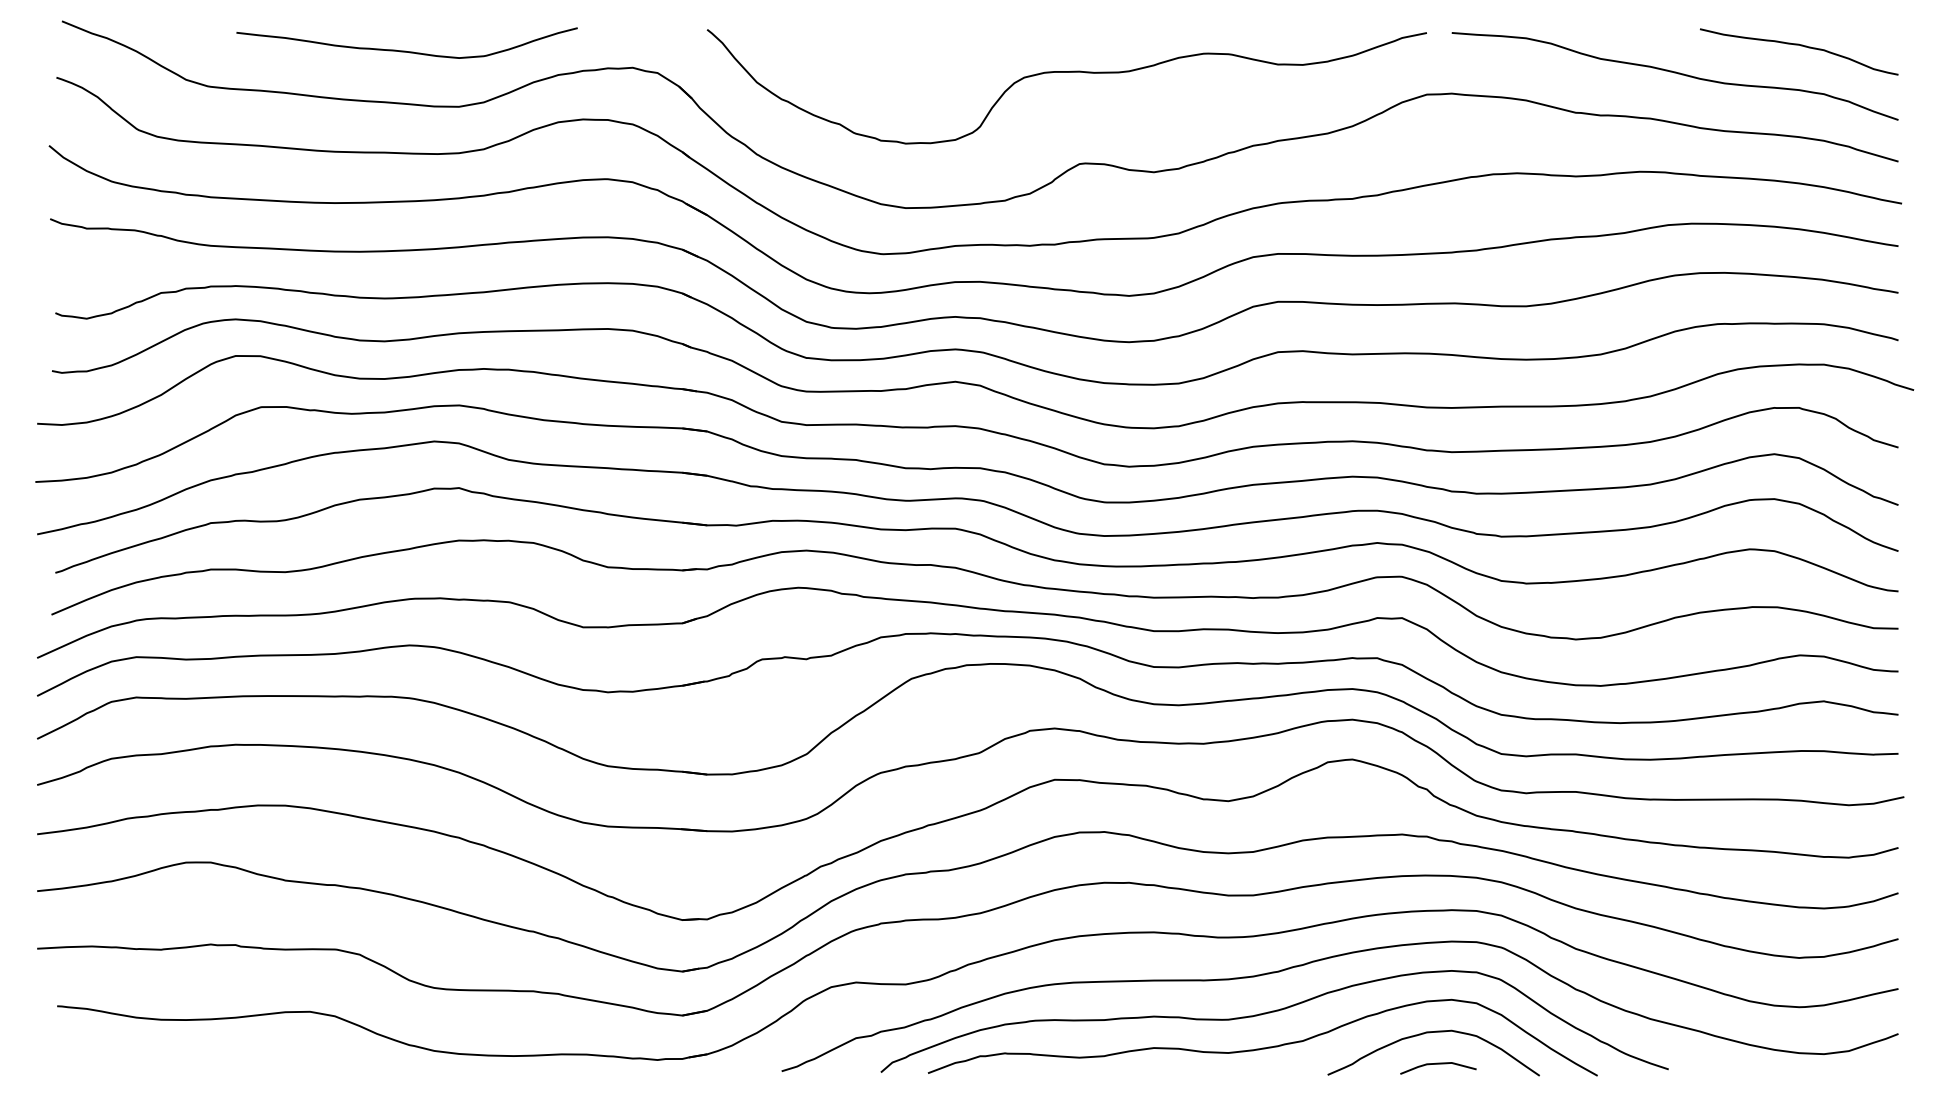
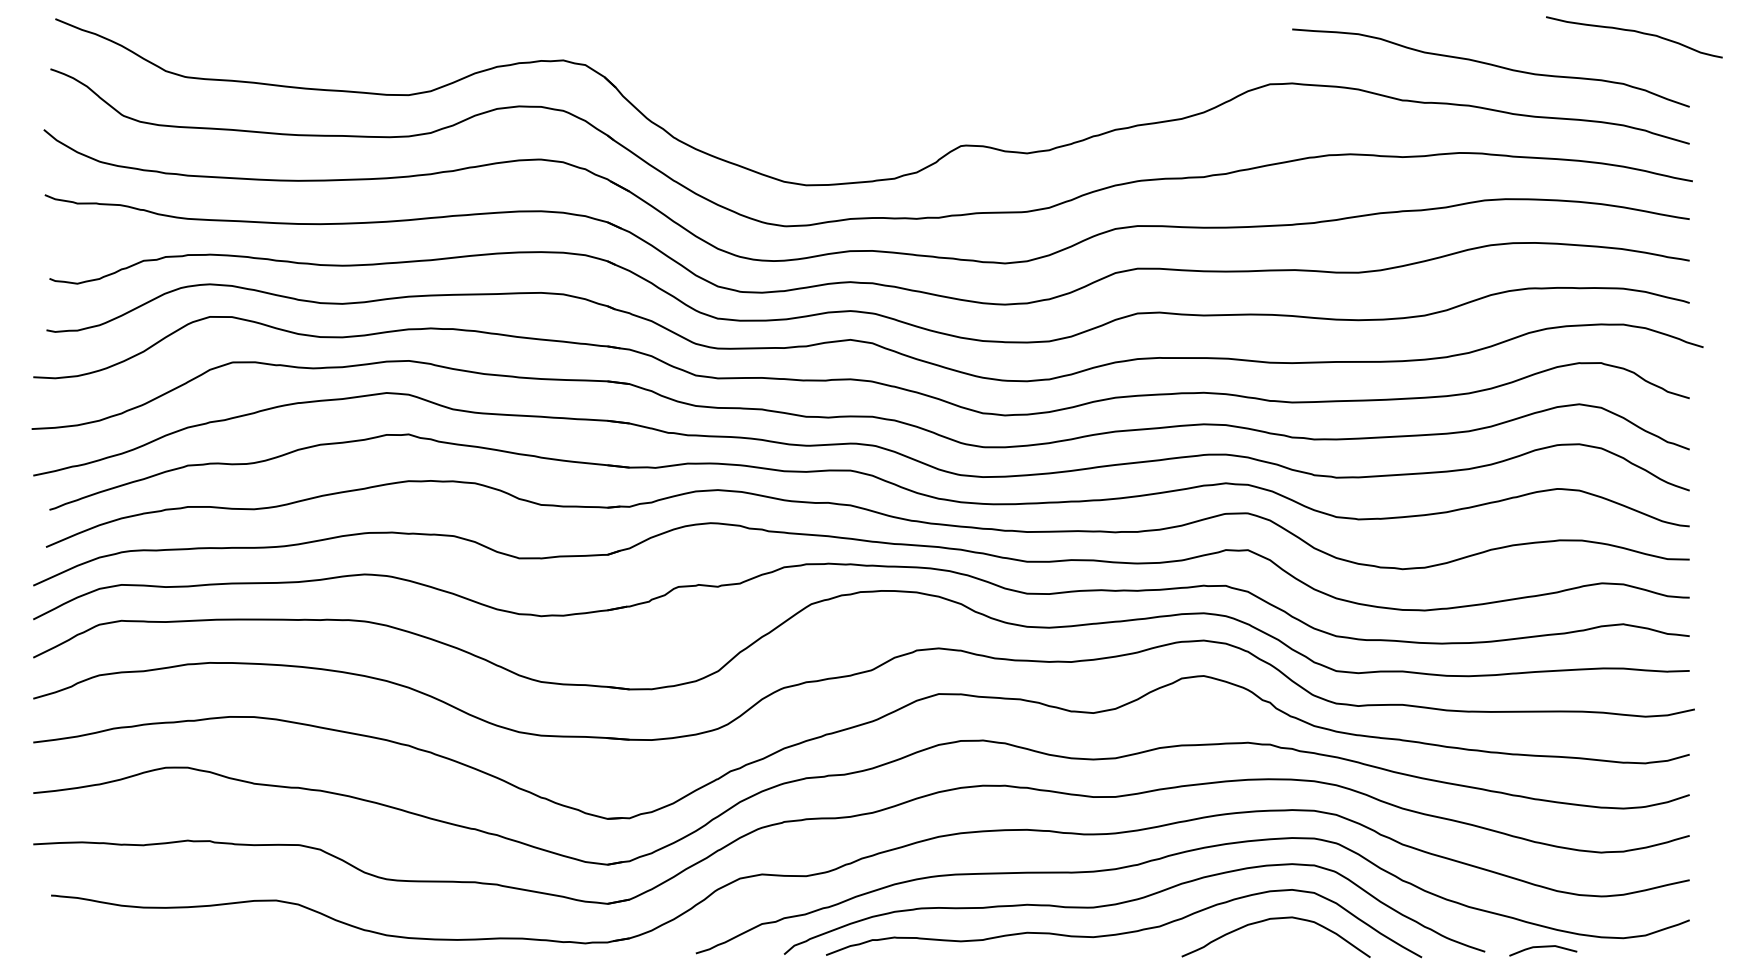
curve: (1800, 46) -> (1635, 32), moved
curve: (407, 51) -> (362, 45), removed
curve: (1066, 72) -> (949, 64), removed
line: (1438, 1064) -> (1543, 947), moved

